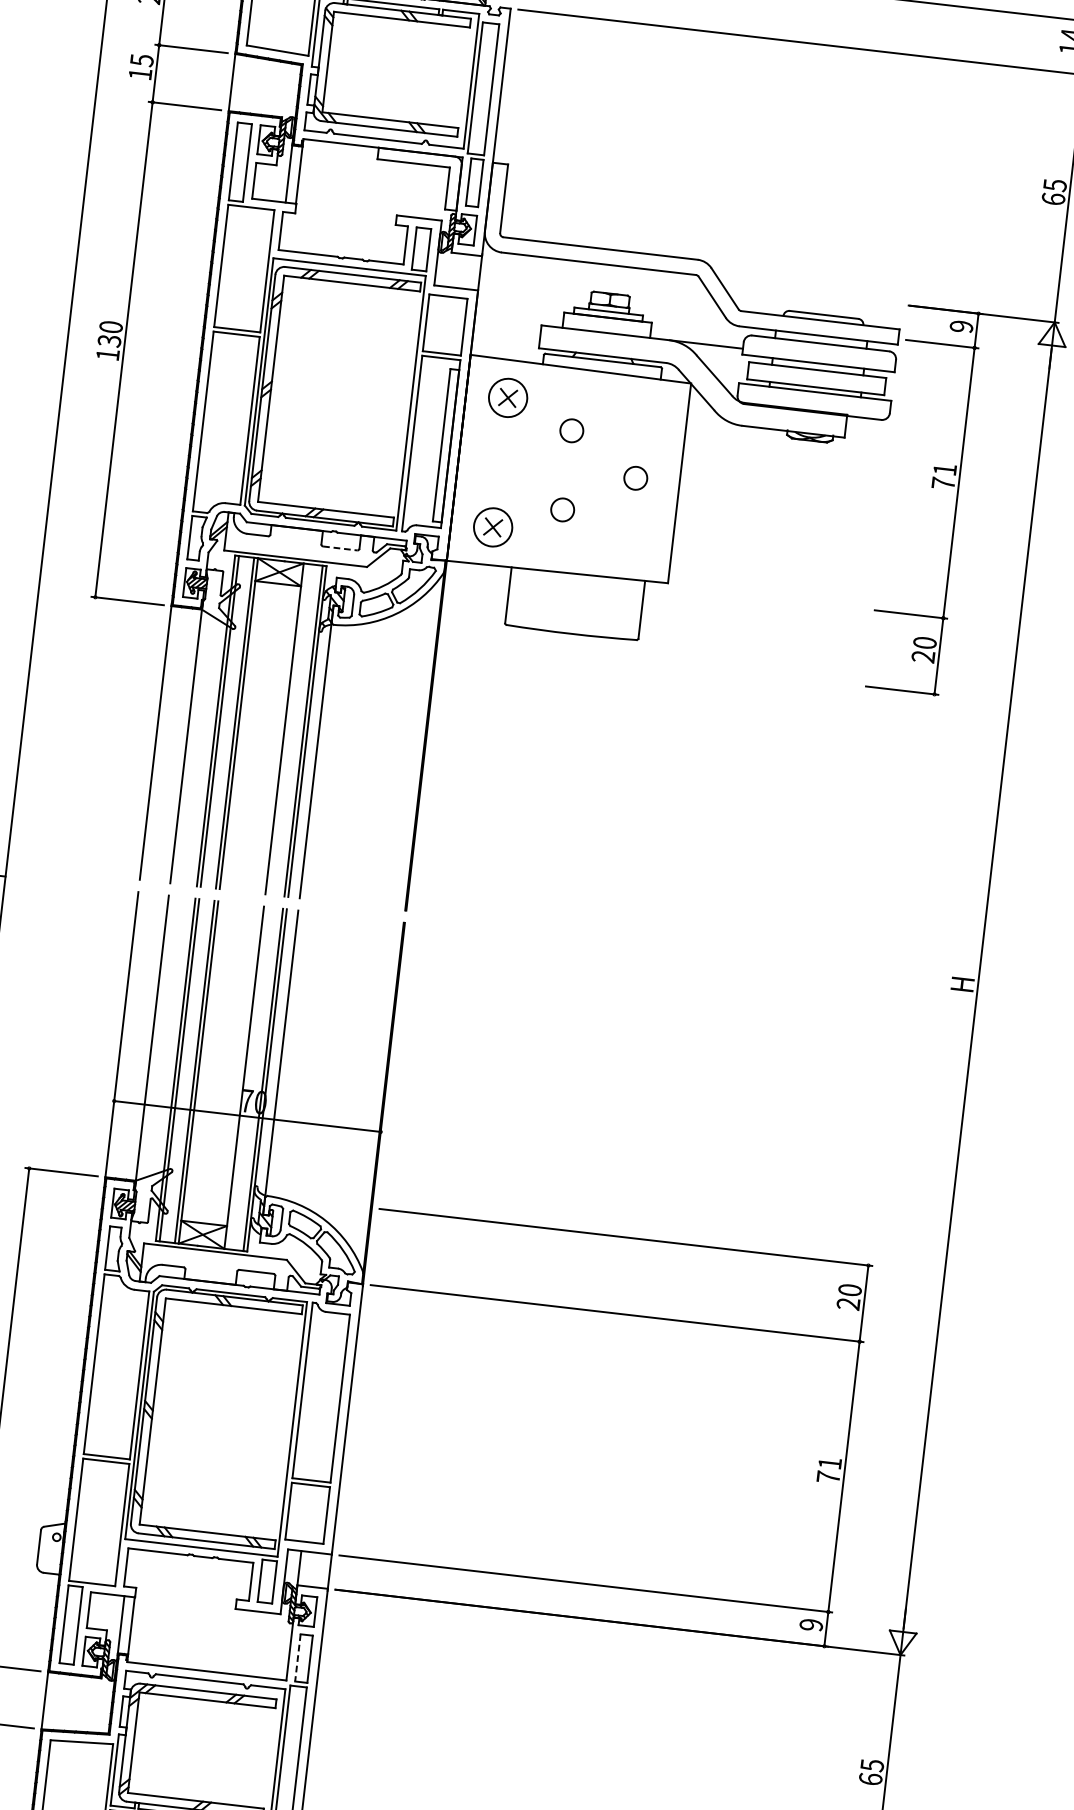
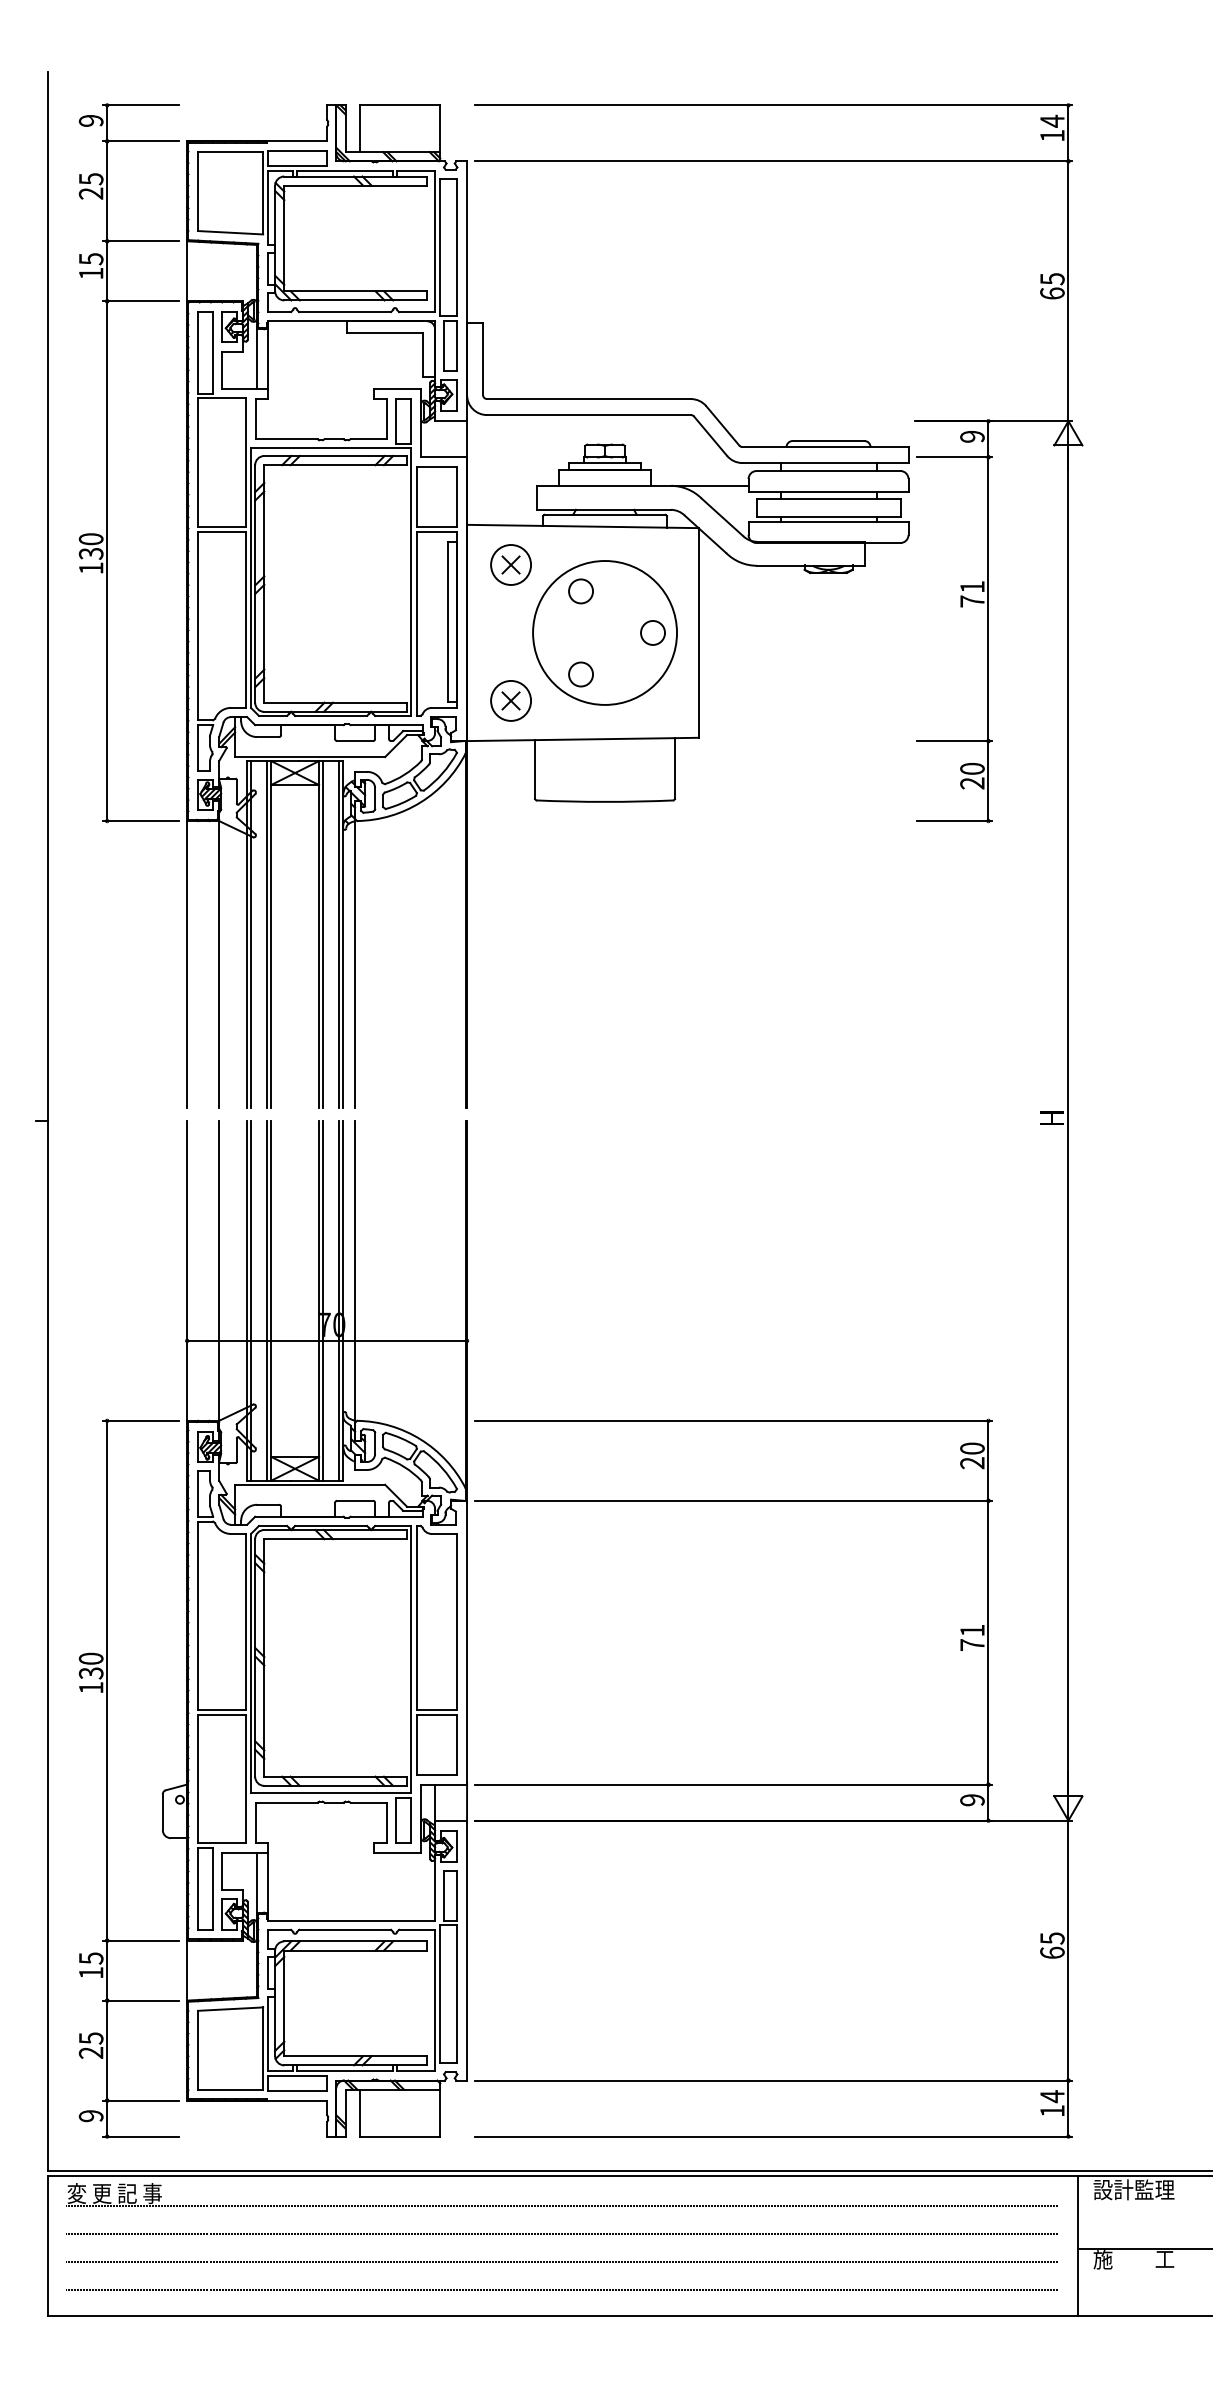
circle: (589, 472) -> (604, 632), added
line: (340, 548) -> (355, 741), dashed -> solid
line: (288, 729) -> (323, 934), added
line: (248, 1077) -> (323, 1300), added
line: (298, 1657) -> (444, 1895), dashed -> solid

